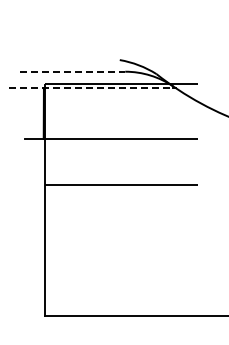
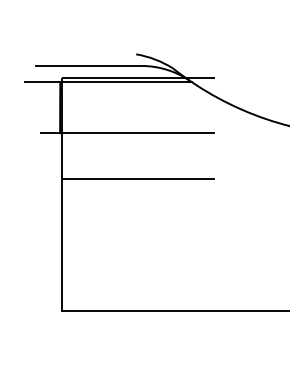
line: (72, 71) -> (88, 65), dashed -> solid
line: (91, 88) -> (107, 82), dashed -> solid

